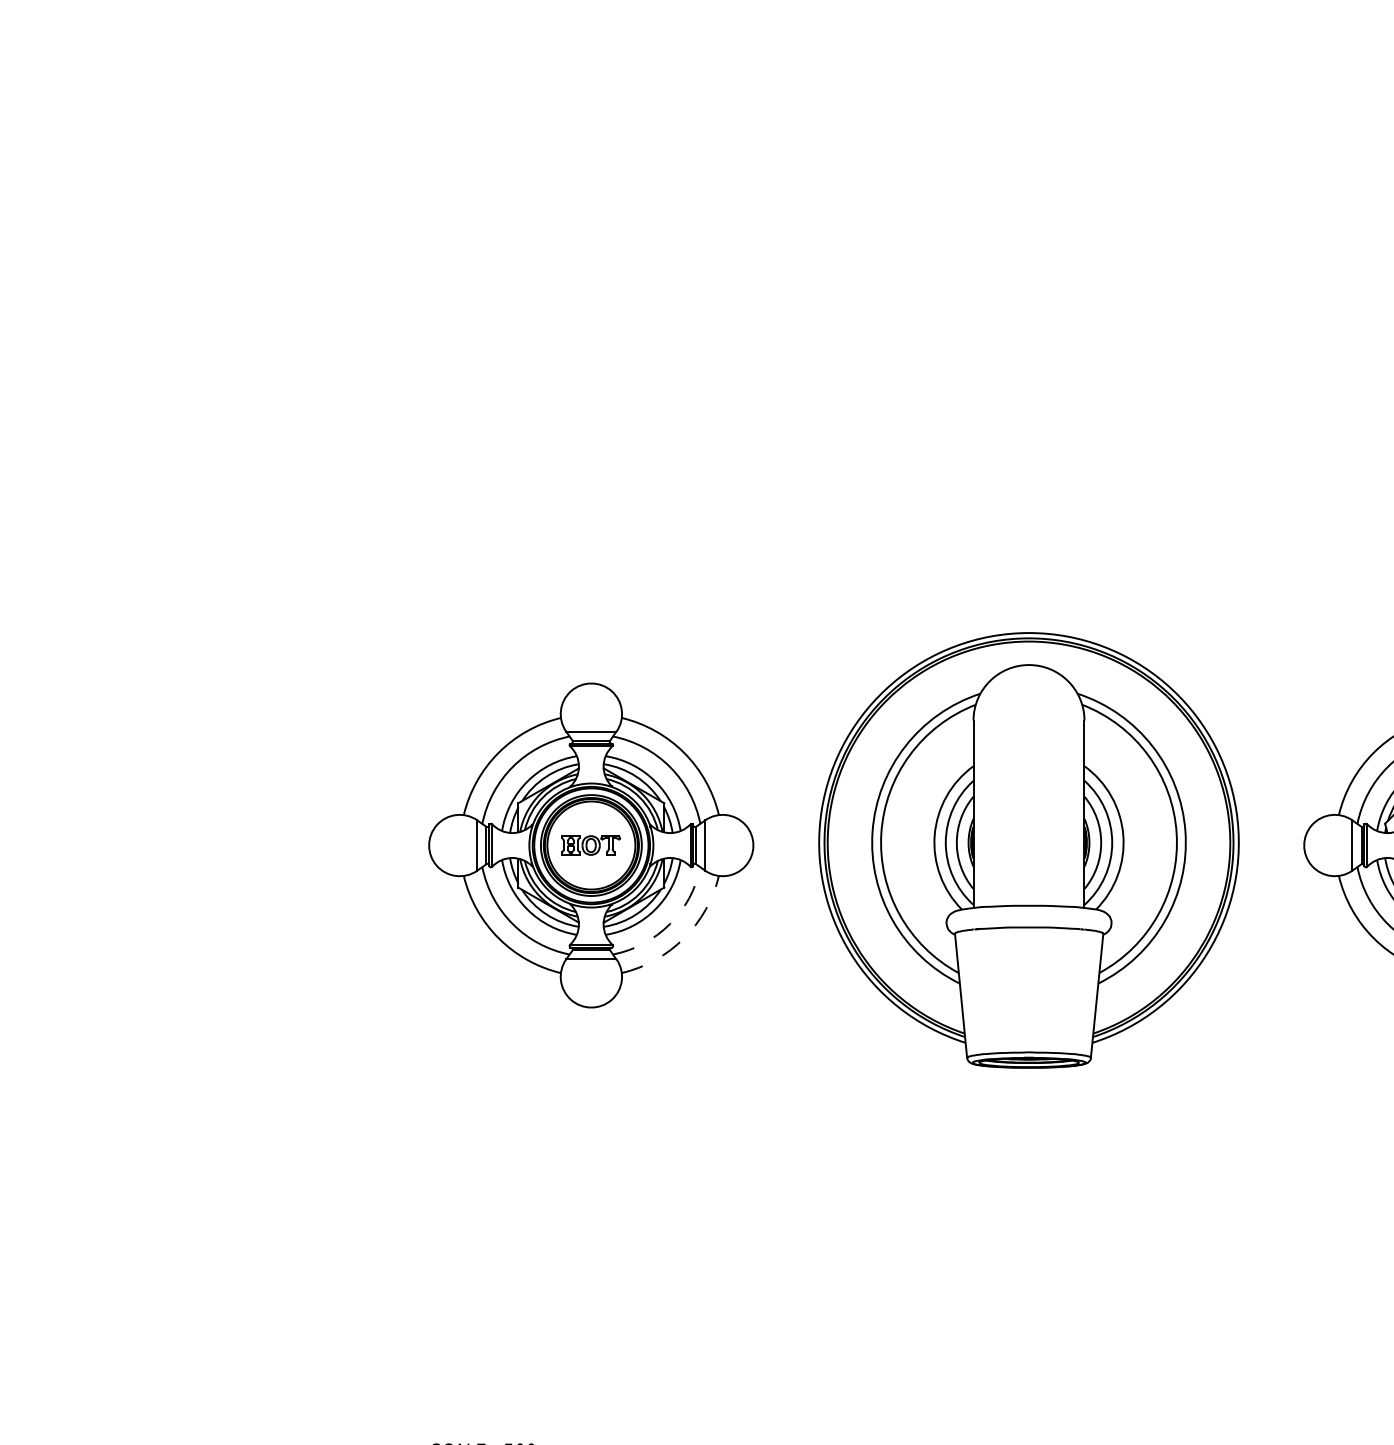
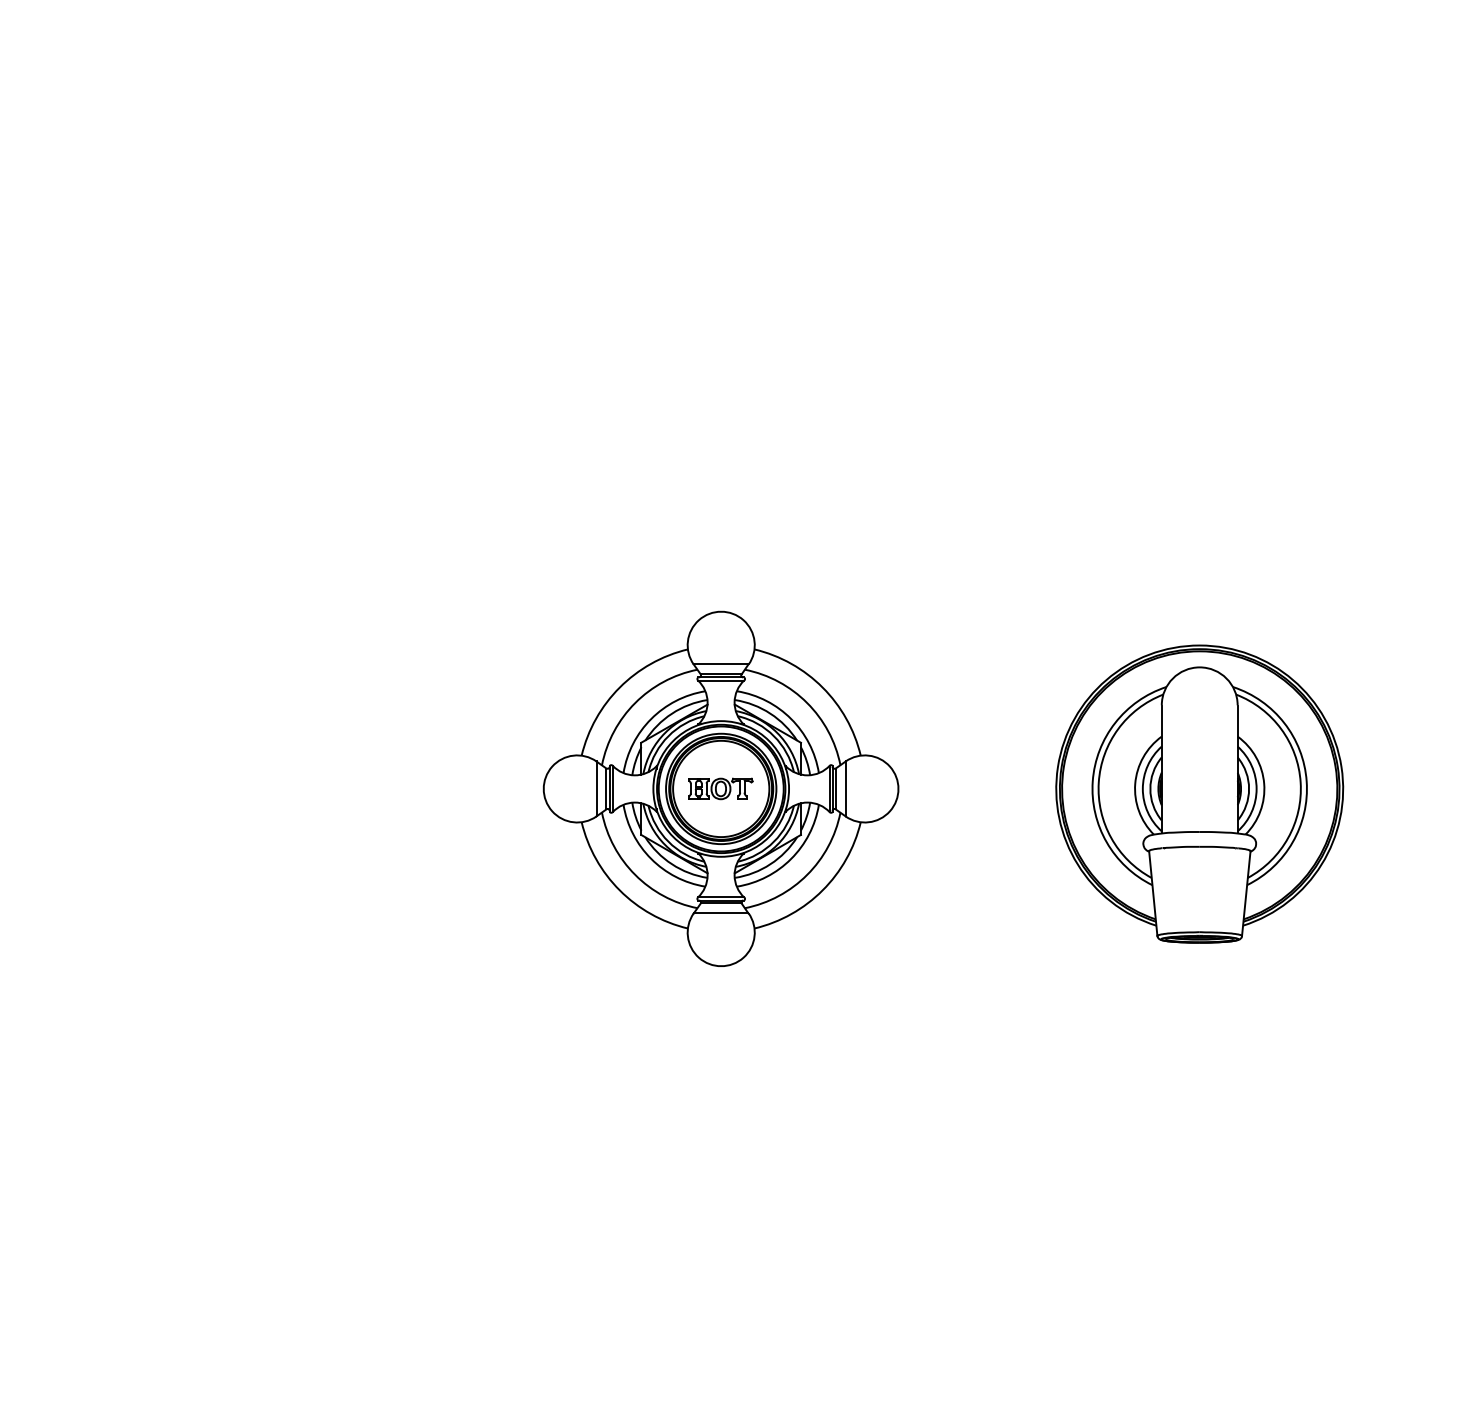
part: (1028, 849) -> (1199, 793), size x0.62
arc: (669, 924) -> (806, 875), dashed -> solid
arc: (684, 938) -> (823, 890), dashed -> solid

